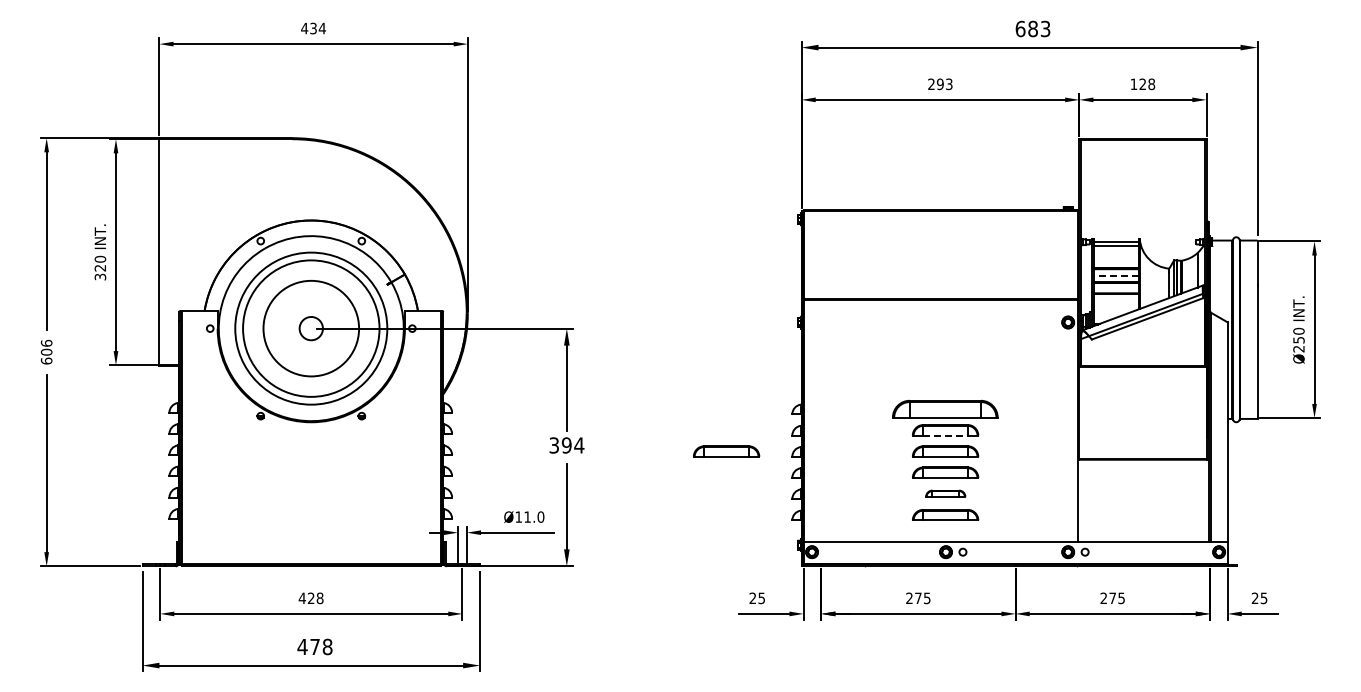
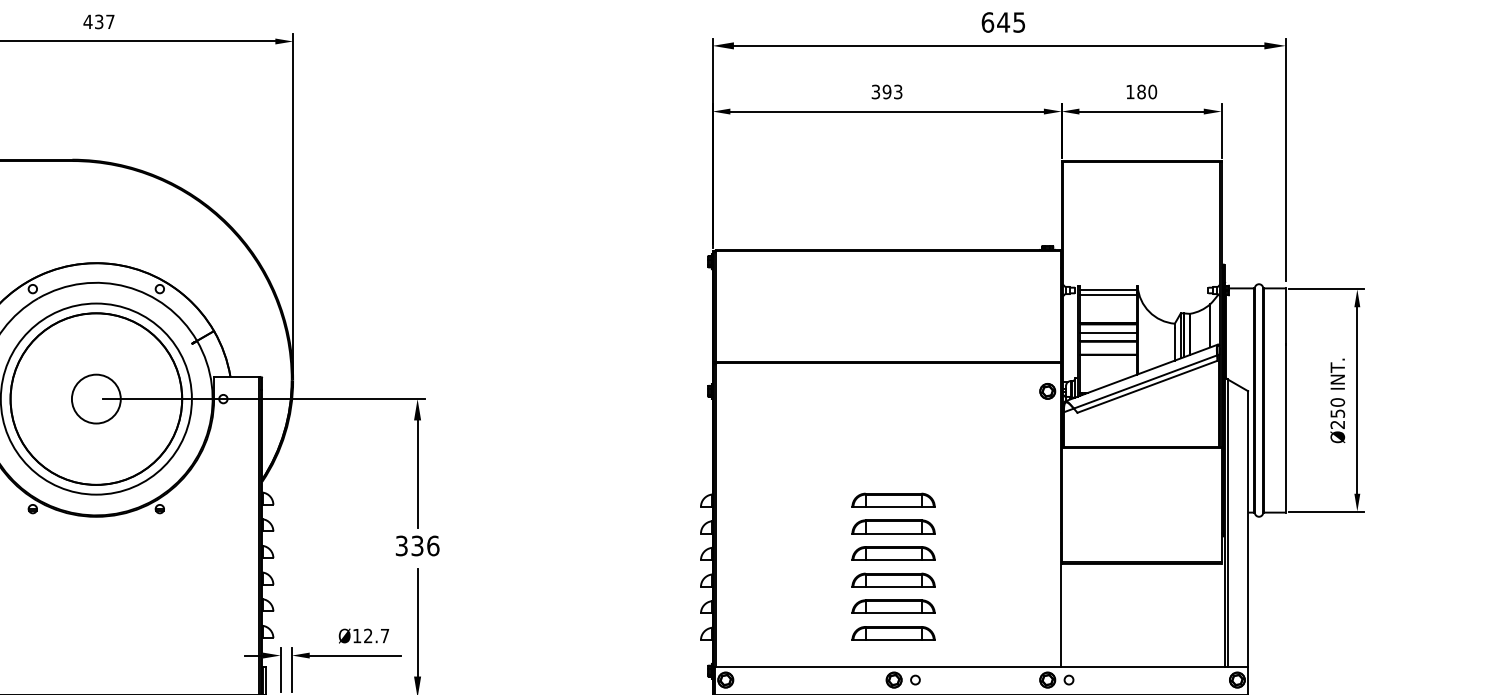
text: (321, 28) -> (109, 21), 434 -> 437
text: (1038, 28) -> (1010, 21), 683 -> 645
text: (931, 84) -> (875, 92), 293 -> 393
text: (1147, 84) -> (1147, 92), 128 -> 180
line: (1116, 276) -> (1108, 333), dashed -> solid
circle: (310, 328) -> (95, 398), size x1.67
circle: (311, 328) -> (96, 398), size x1.43
part: (945, 408) -> (893, 499), size x0.62
line: (946, 435) -> (894, 533), dashed -> solid
text: (572, 445) -> (424, 545), 394 -> 336
part: (726, 451) -> (618, 553), removed
part: (945, 493) -> (893, 606), size x1.67
text: (534, 516) -> (376, 635), Ø11.0 -> Ø12.7

